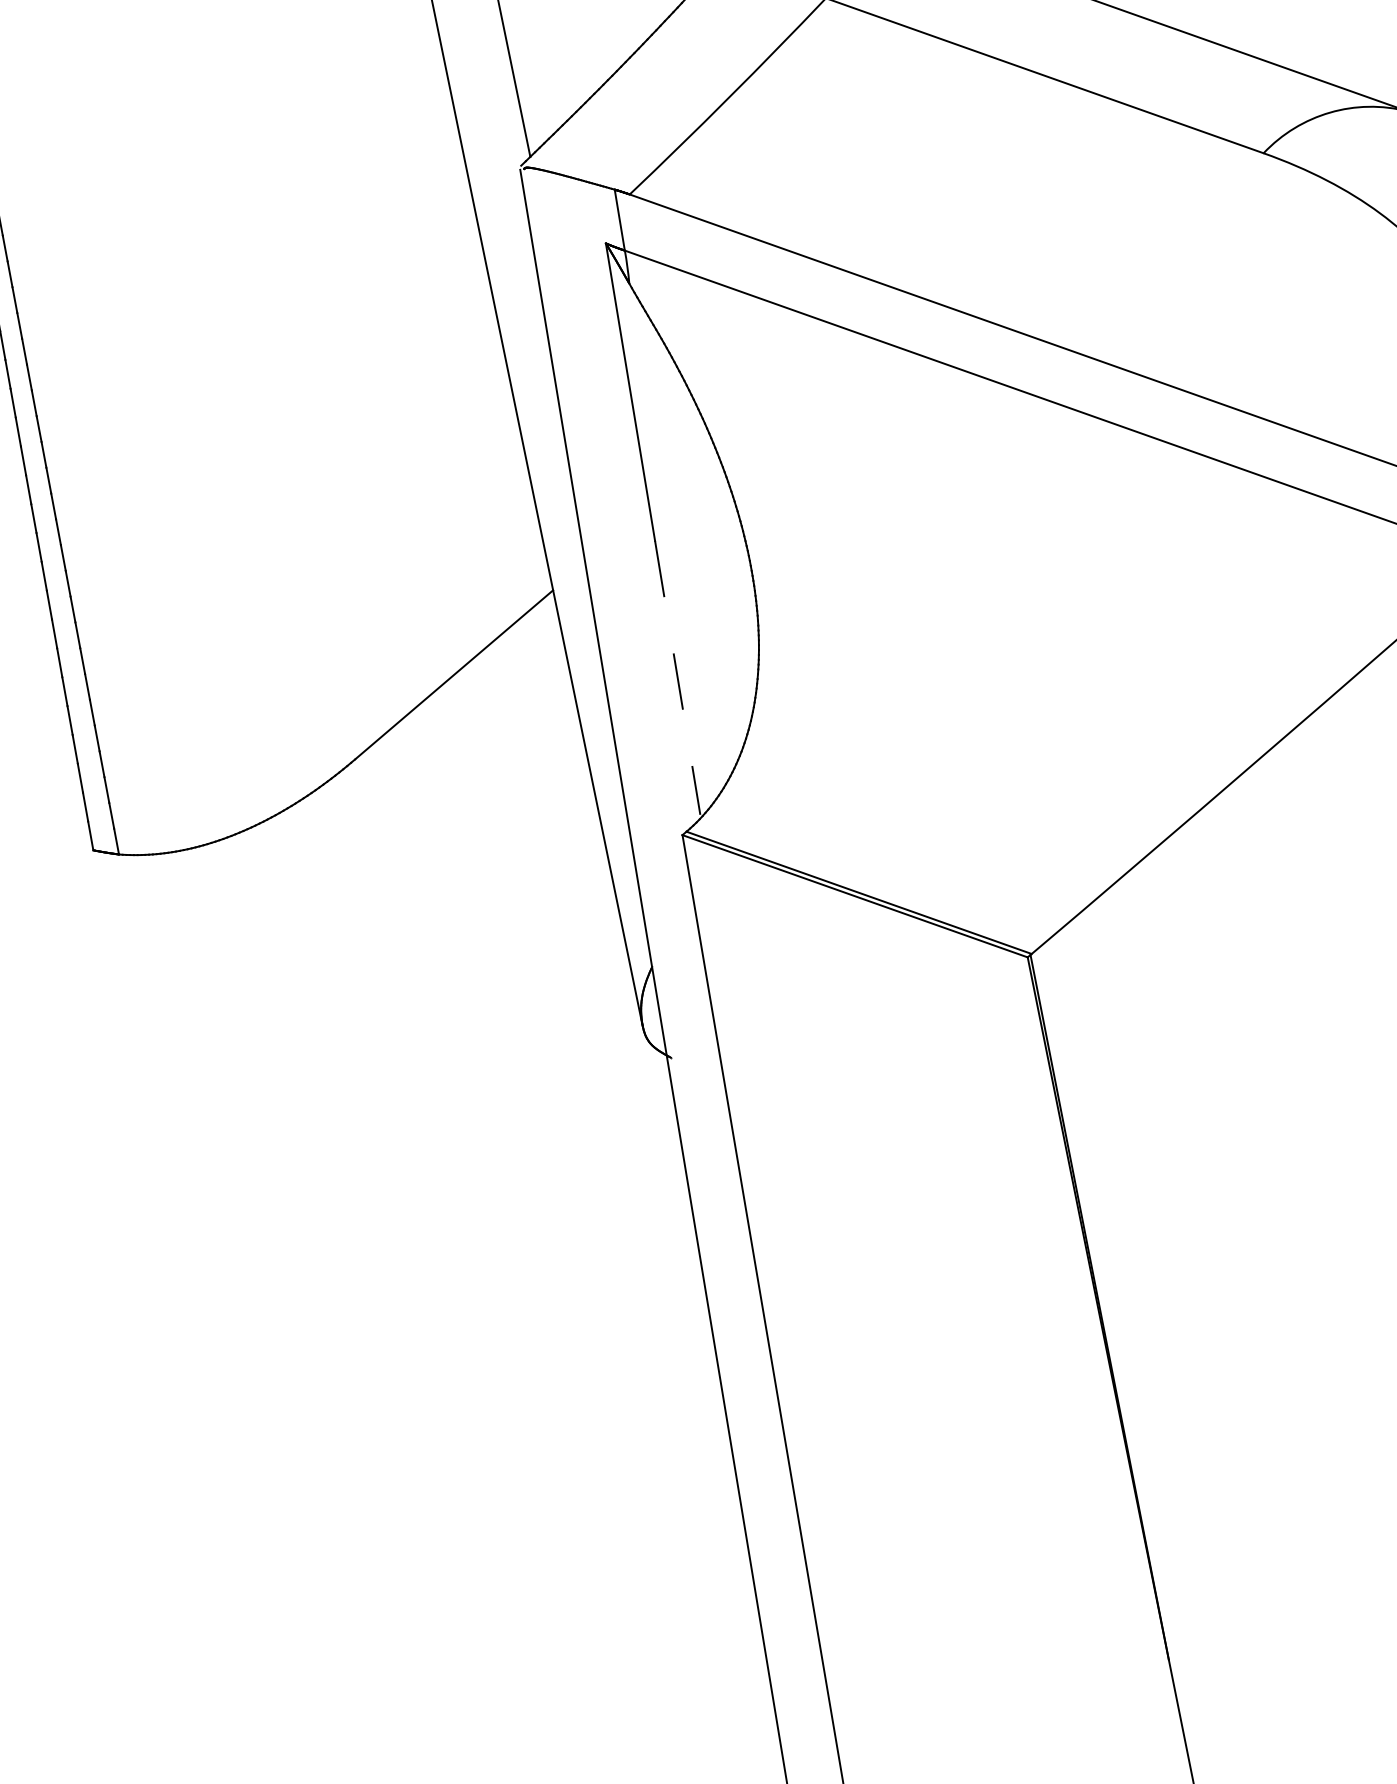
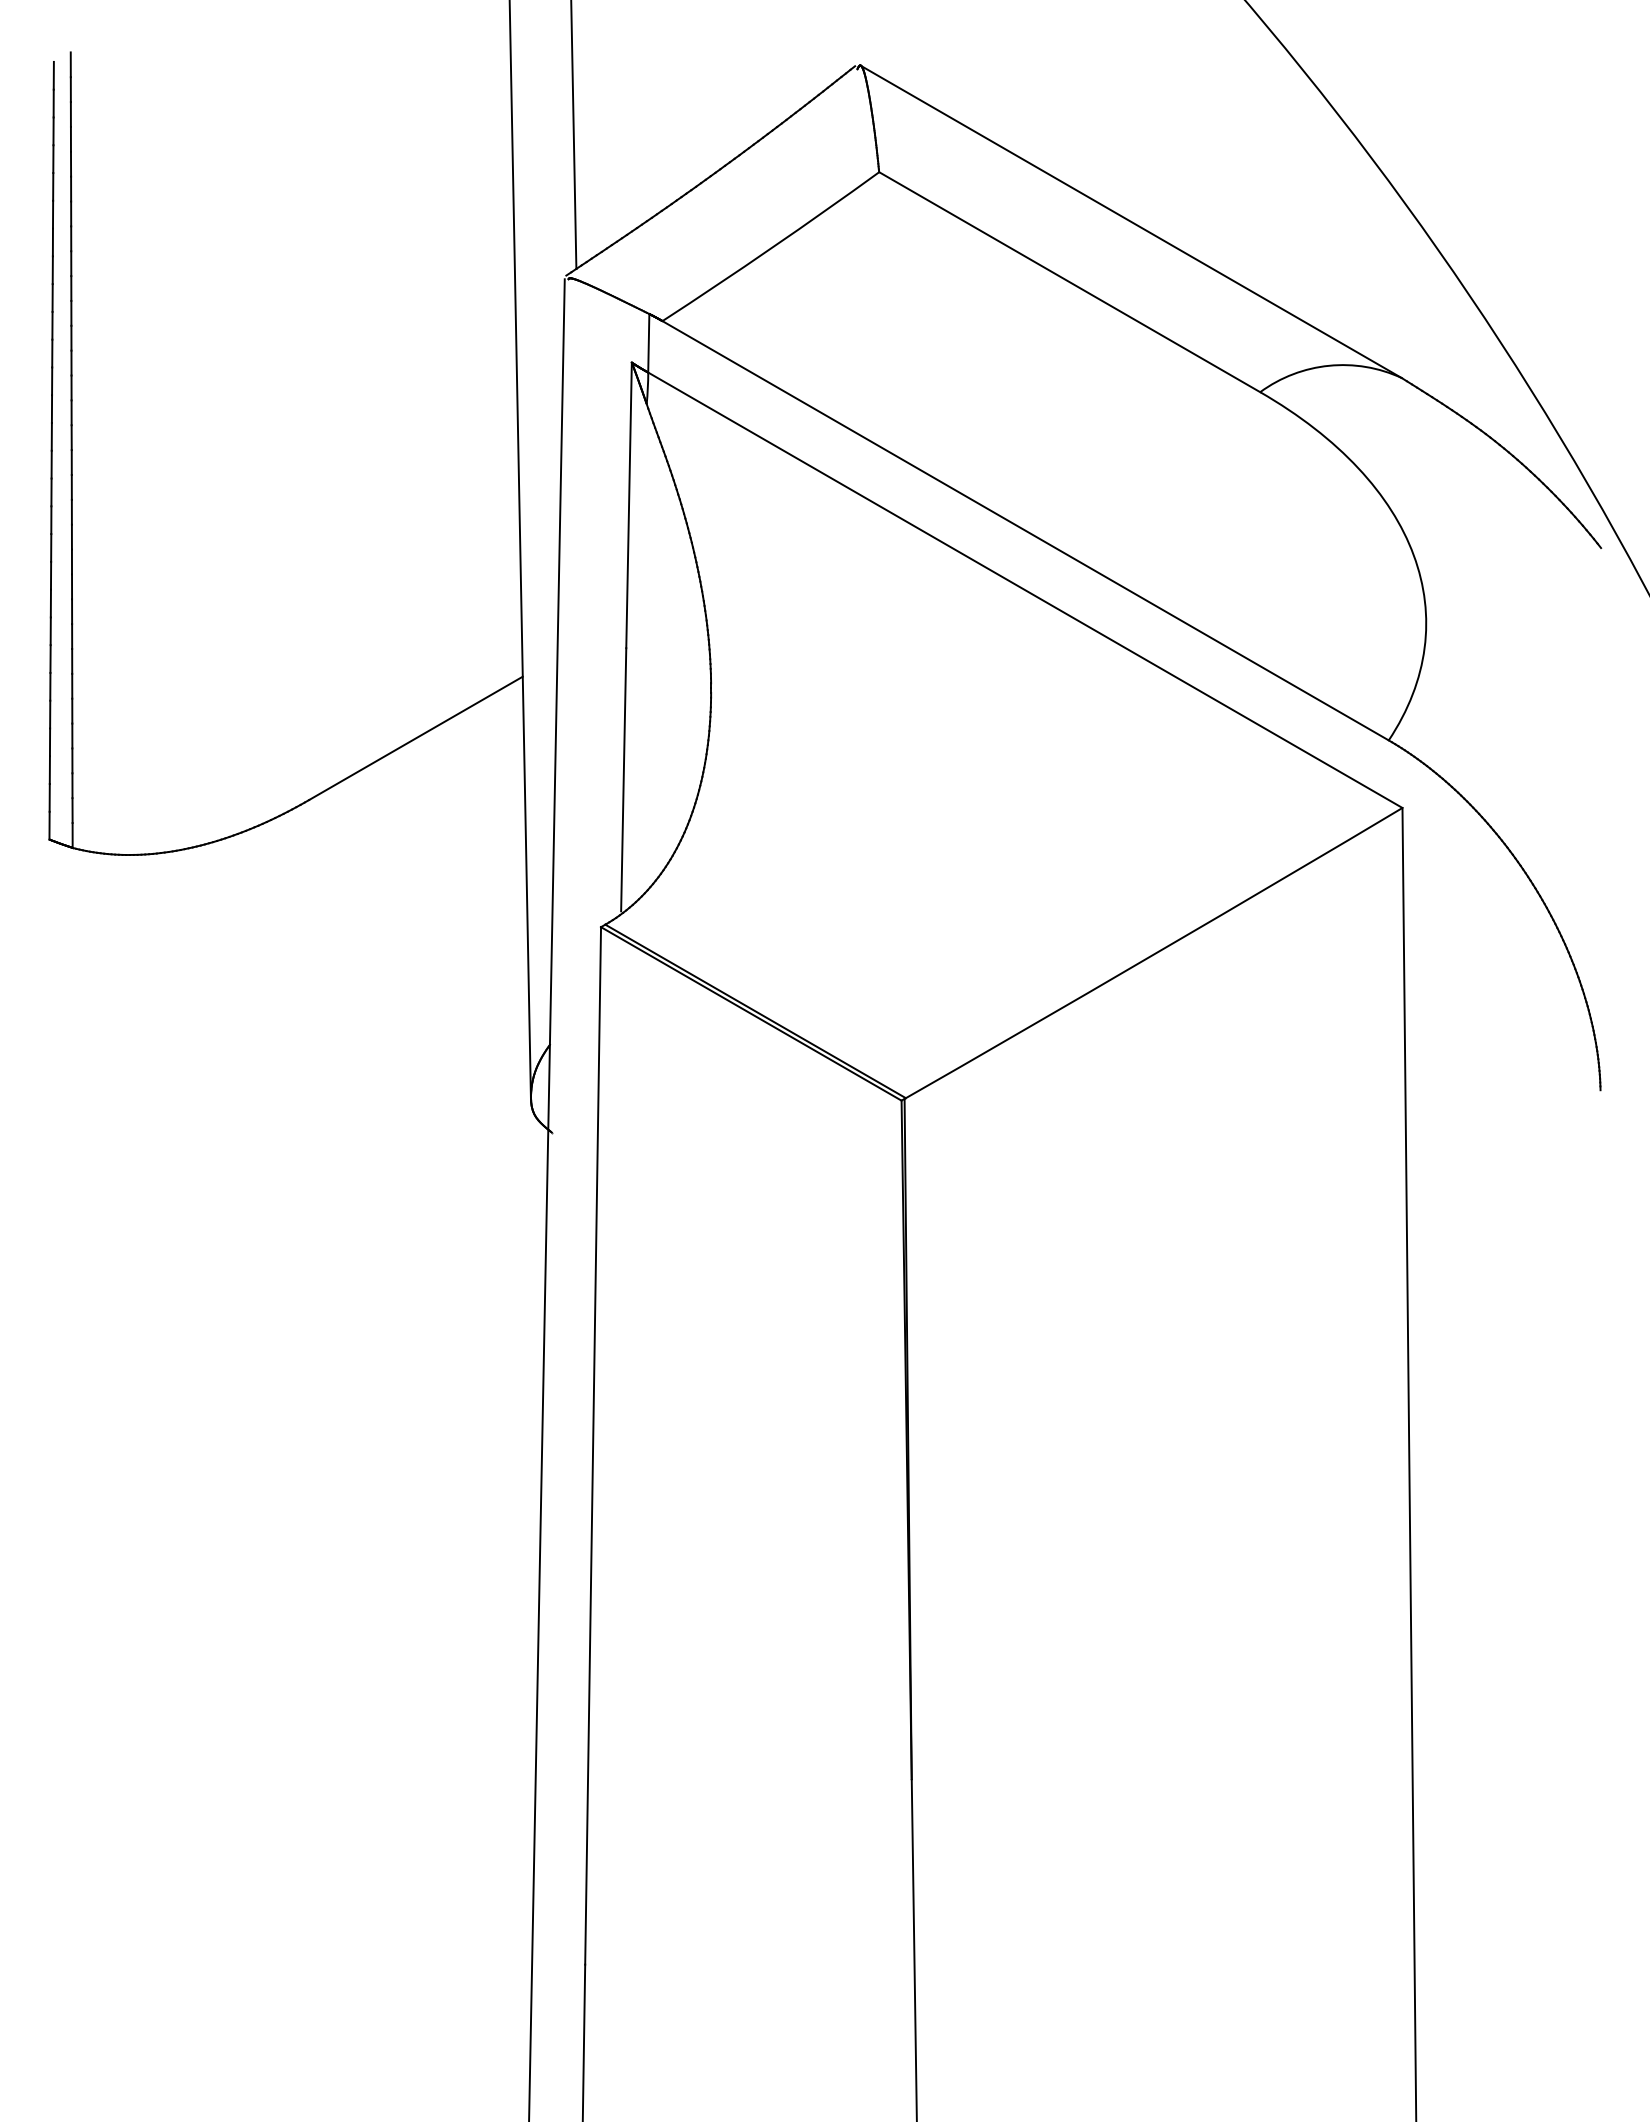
line: (677, 677) -> (623, 779), dashed -> solid

